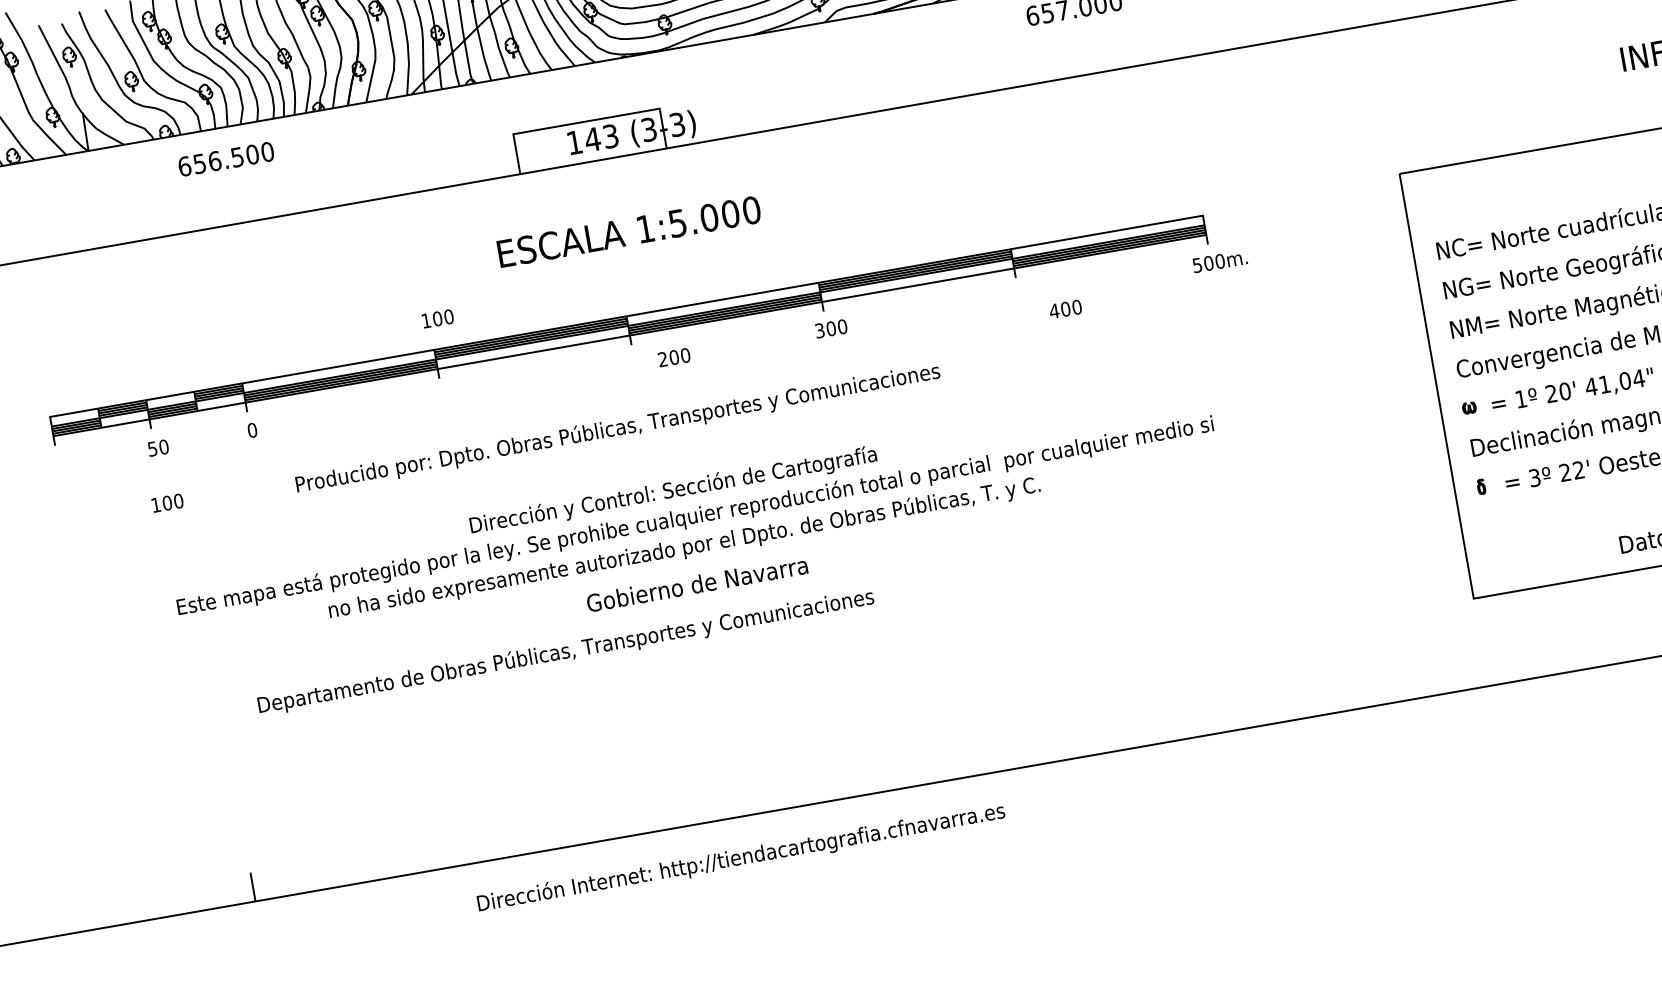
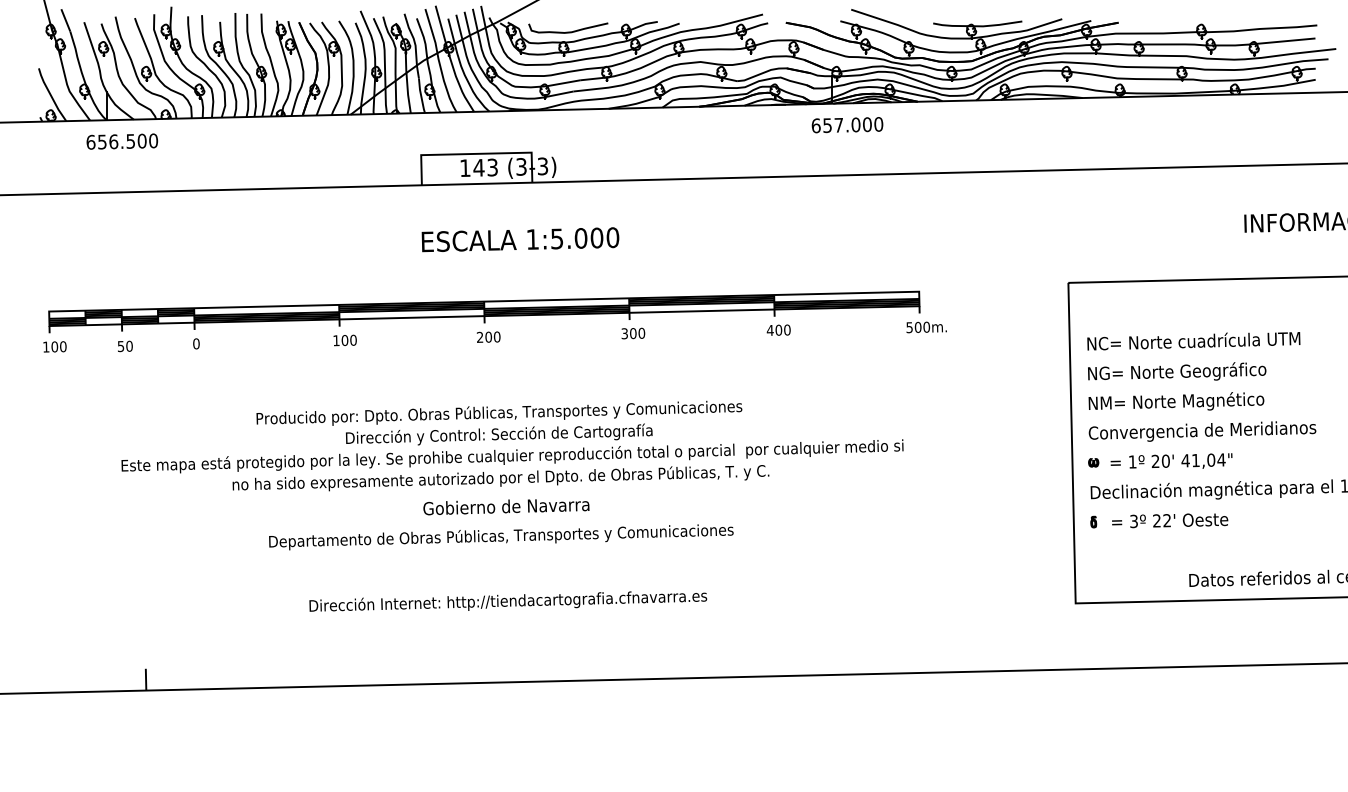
text: (225, 159) -> (121, 141), moved
text: (629, 231) -> (520, 239), moved
text: (1065, 308) -> (778, 329), moved
text: (436, 318) -> (344, 340), moved
text: (673, 356) -> (488, 336), moved
text: (617, 427) -> (499, 412), moved
text: (166, 502) -> (54, 346), moved
text: (566, 653) -> (501, 537), moved
text: (741, 857) -> (508, 601), moved

